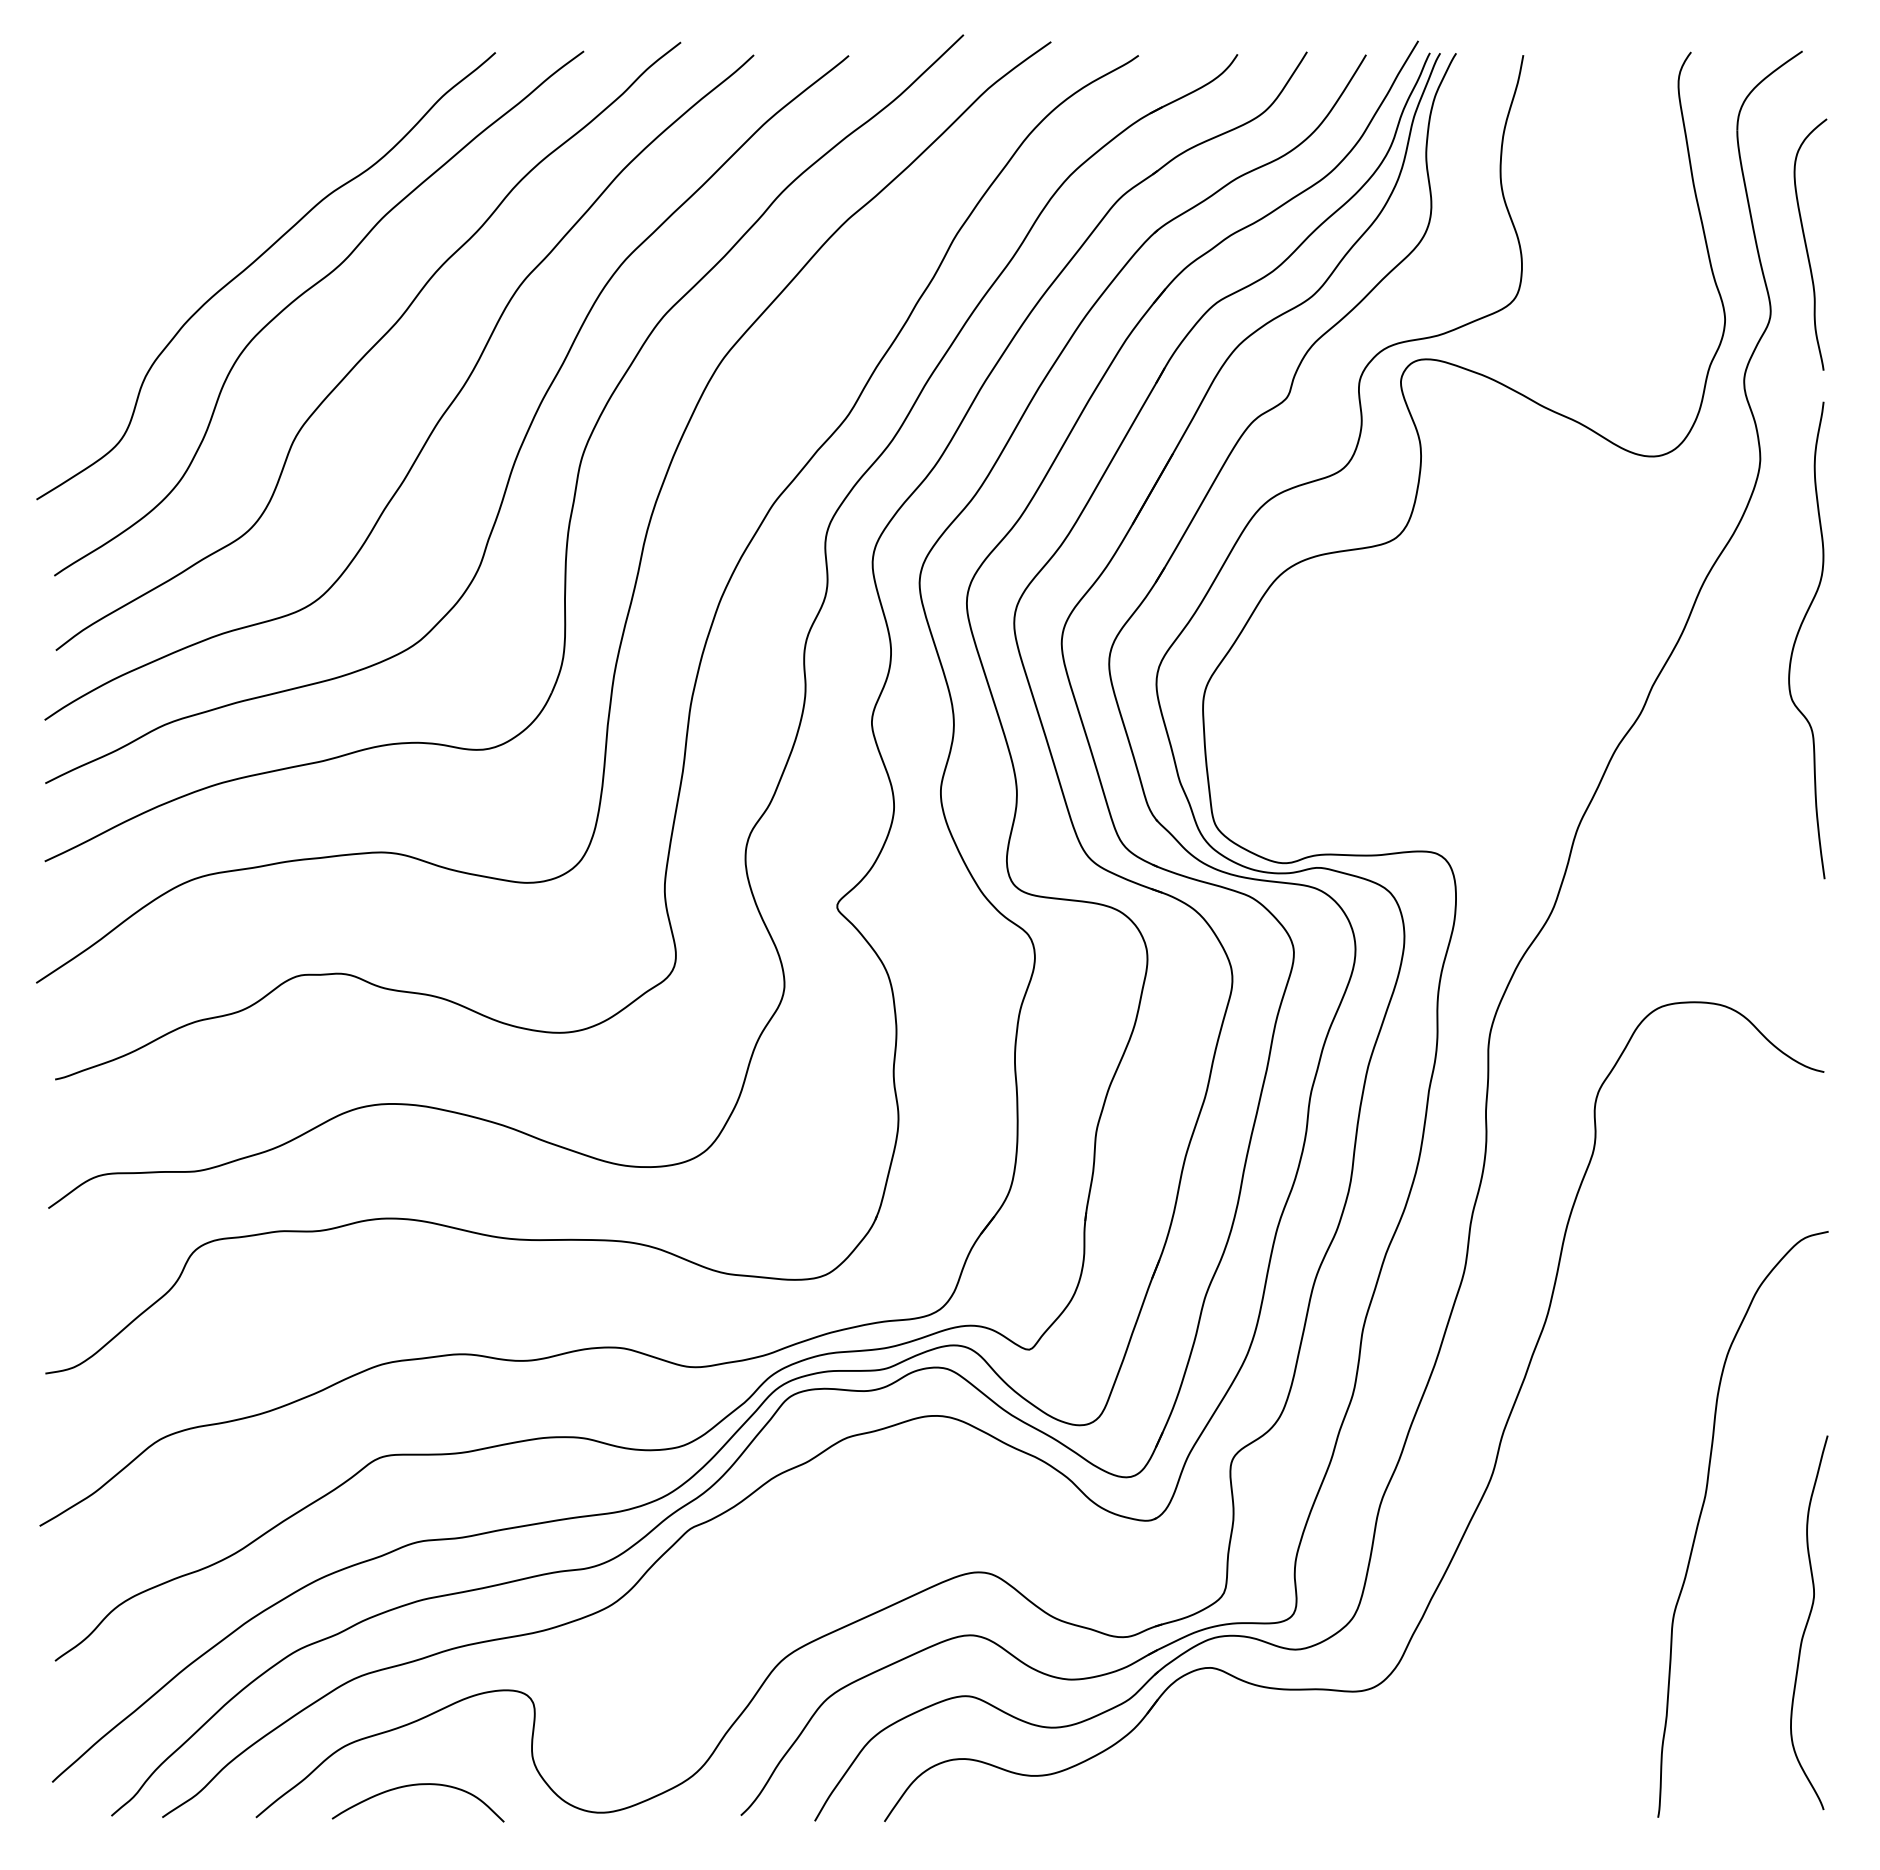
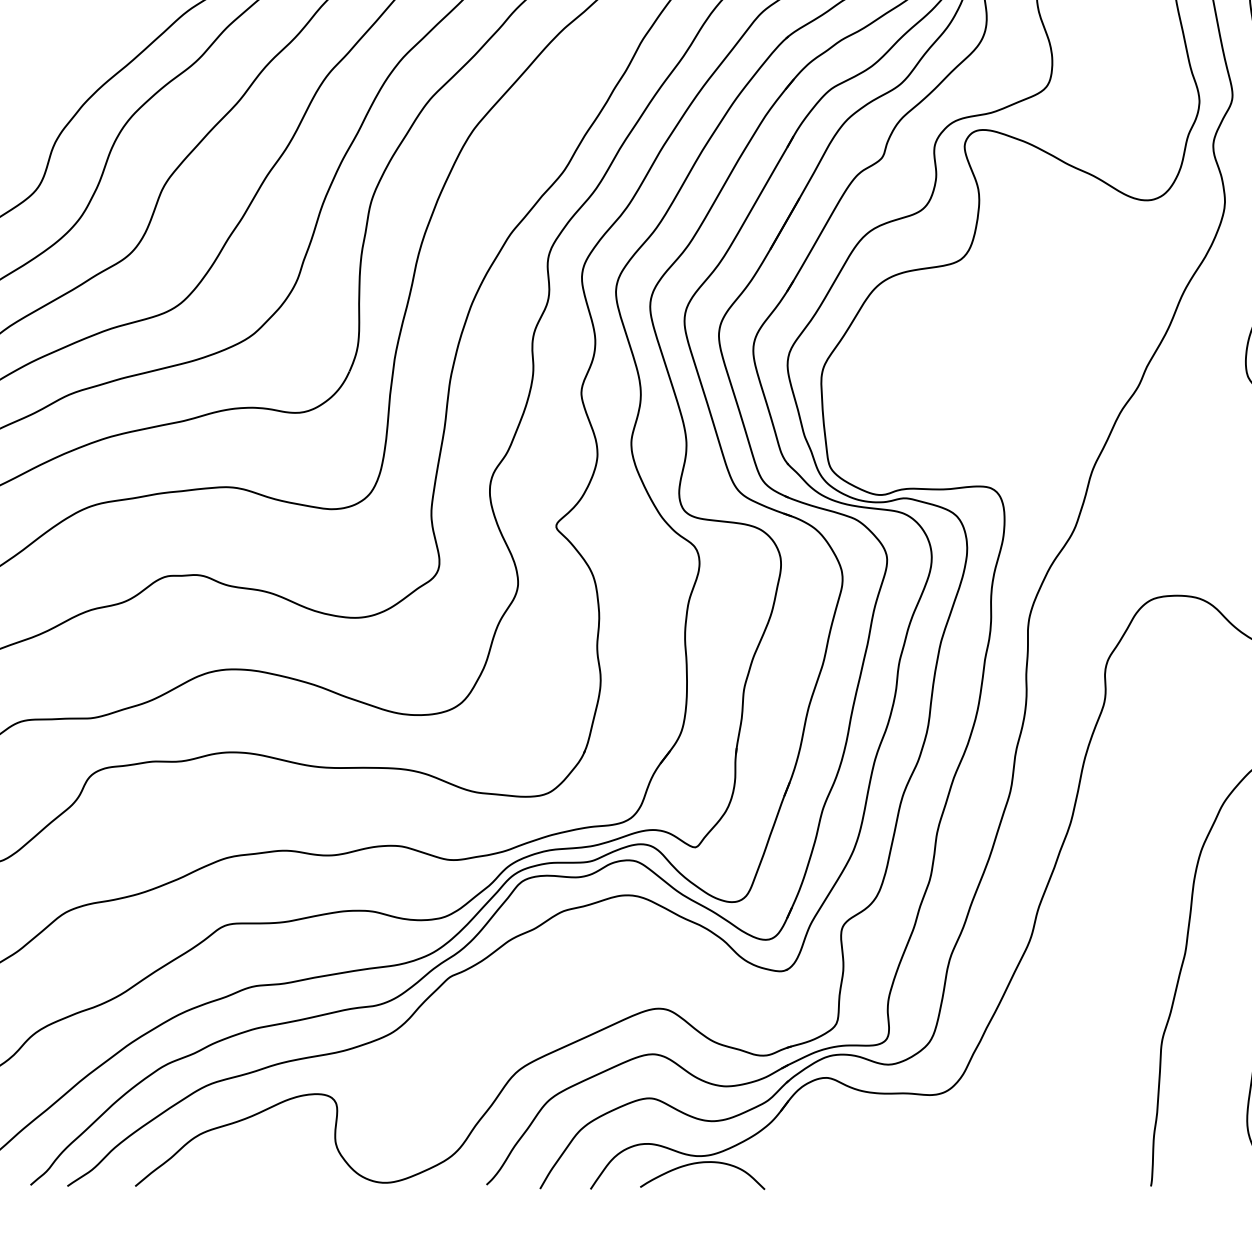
curve: (417, 1785) -> (702, 1163), moved

